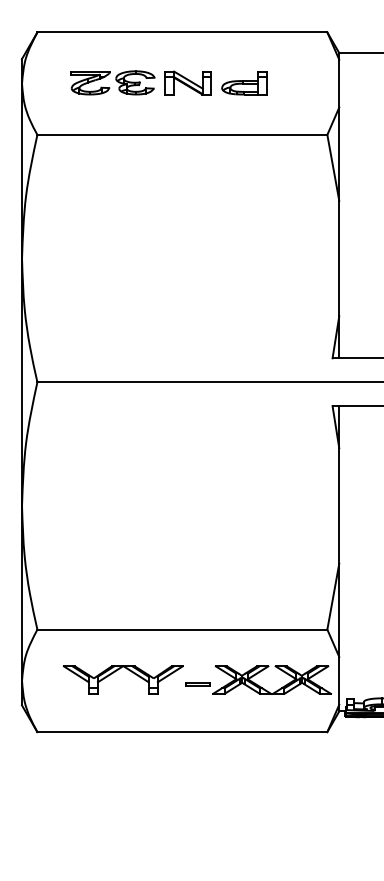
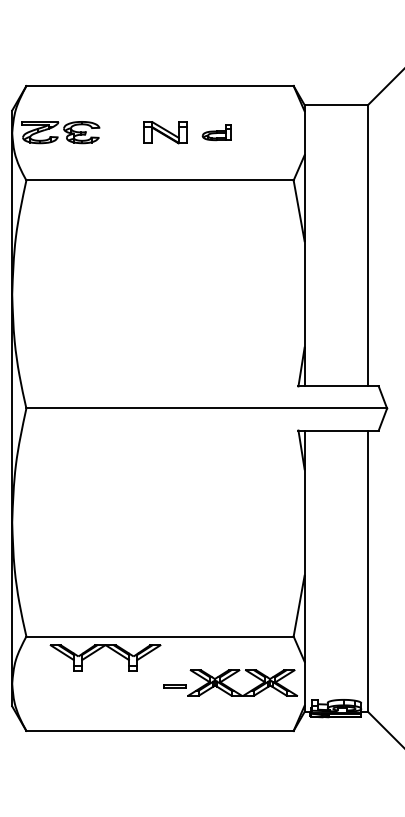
part: (112, 82) -> (60, 132), moved
part: (243, 82) -> (216, 132), size x0.7
part: (116, 671) -> (99, 650), moved

